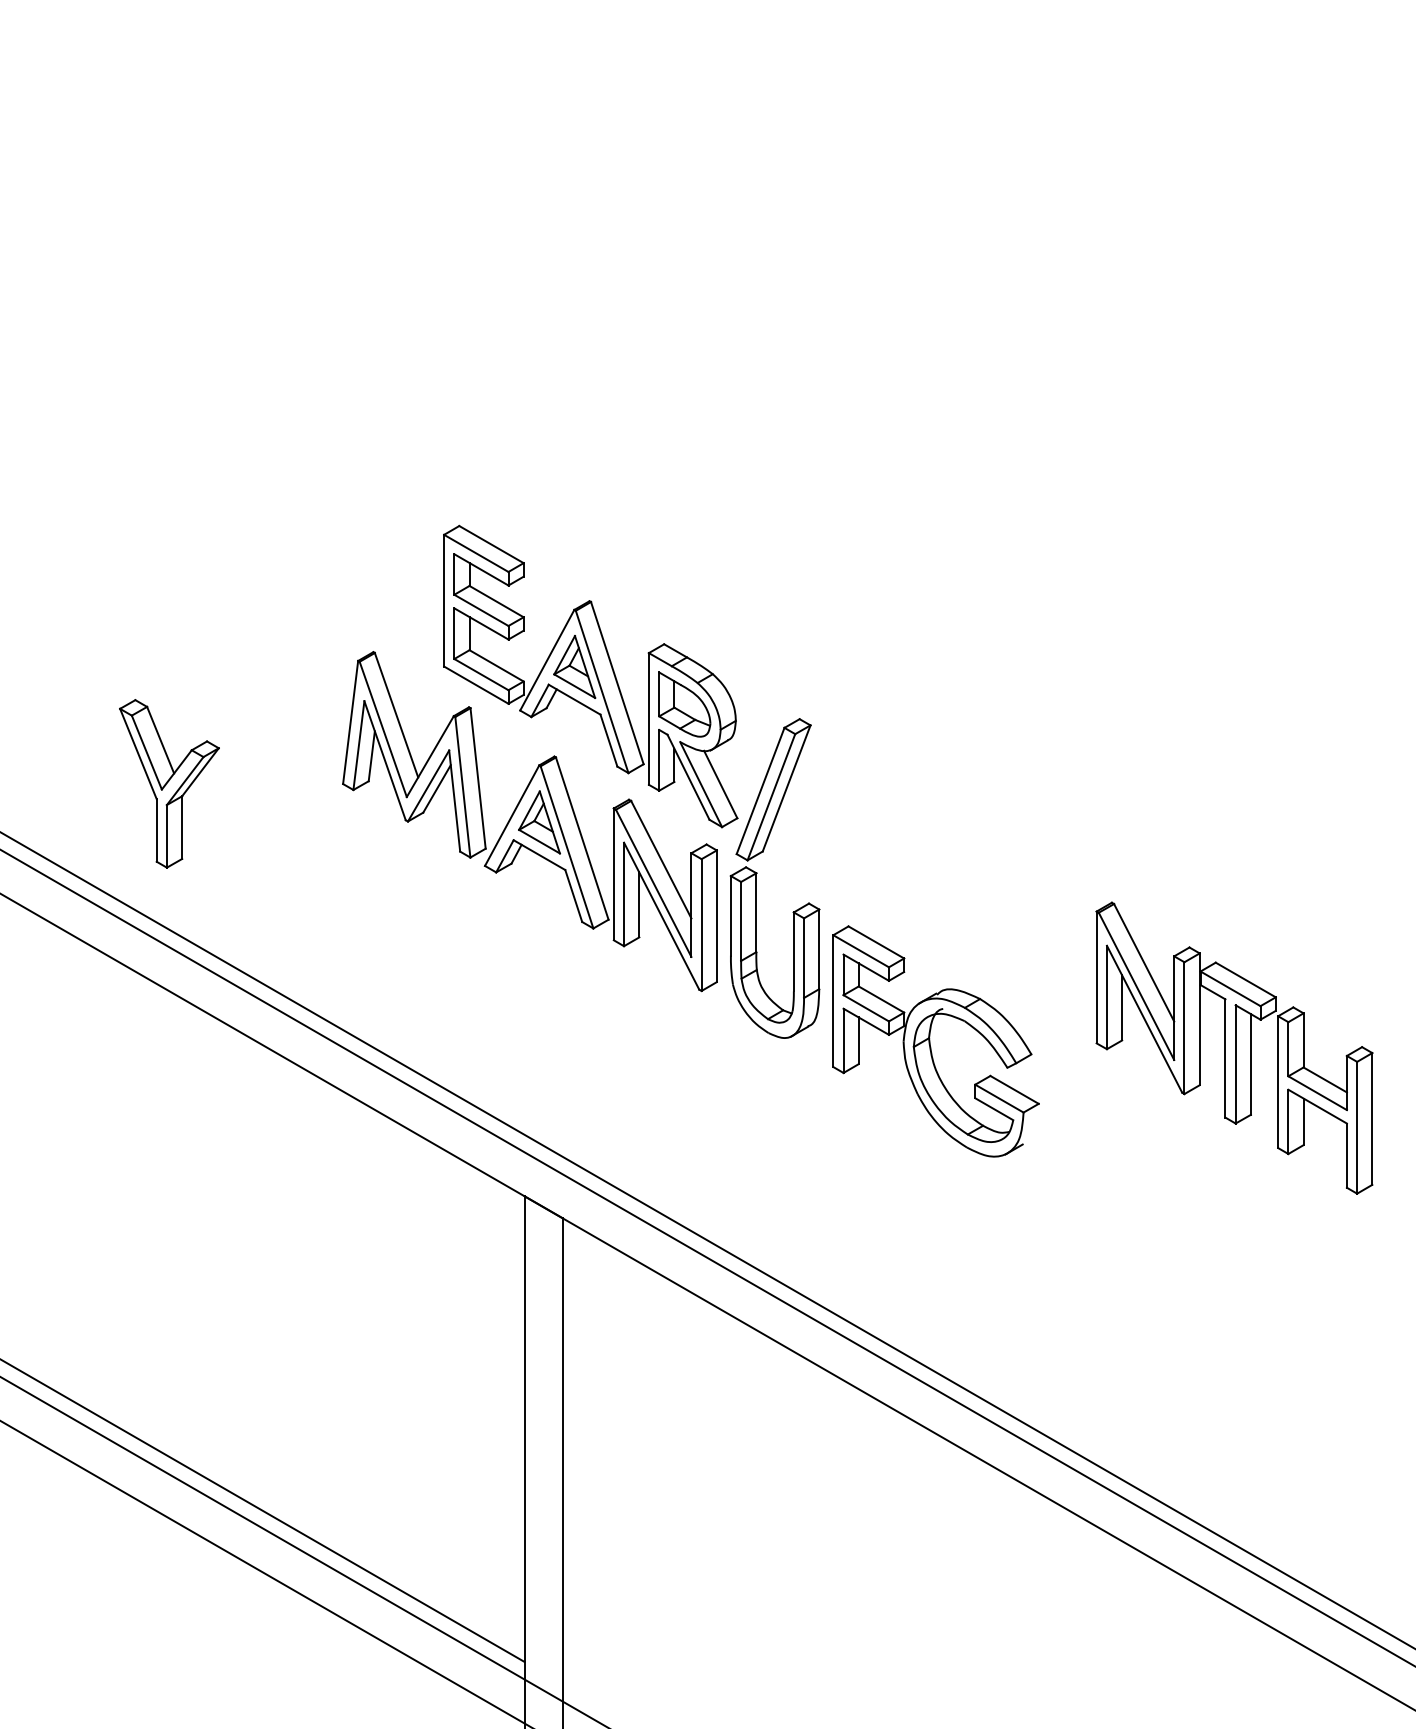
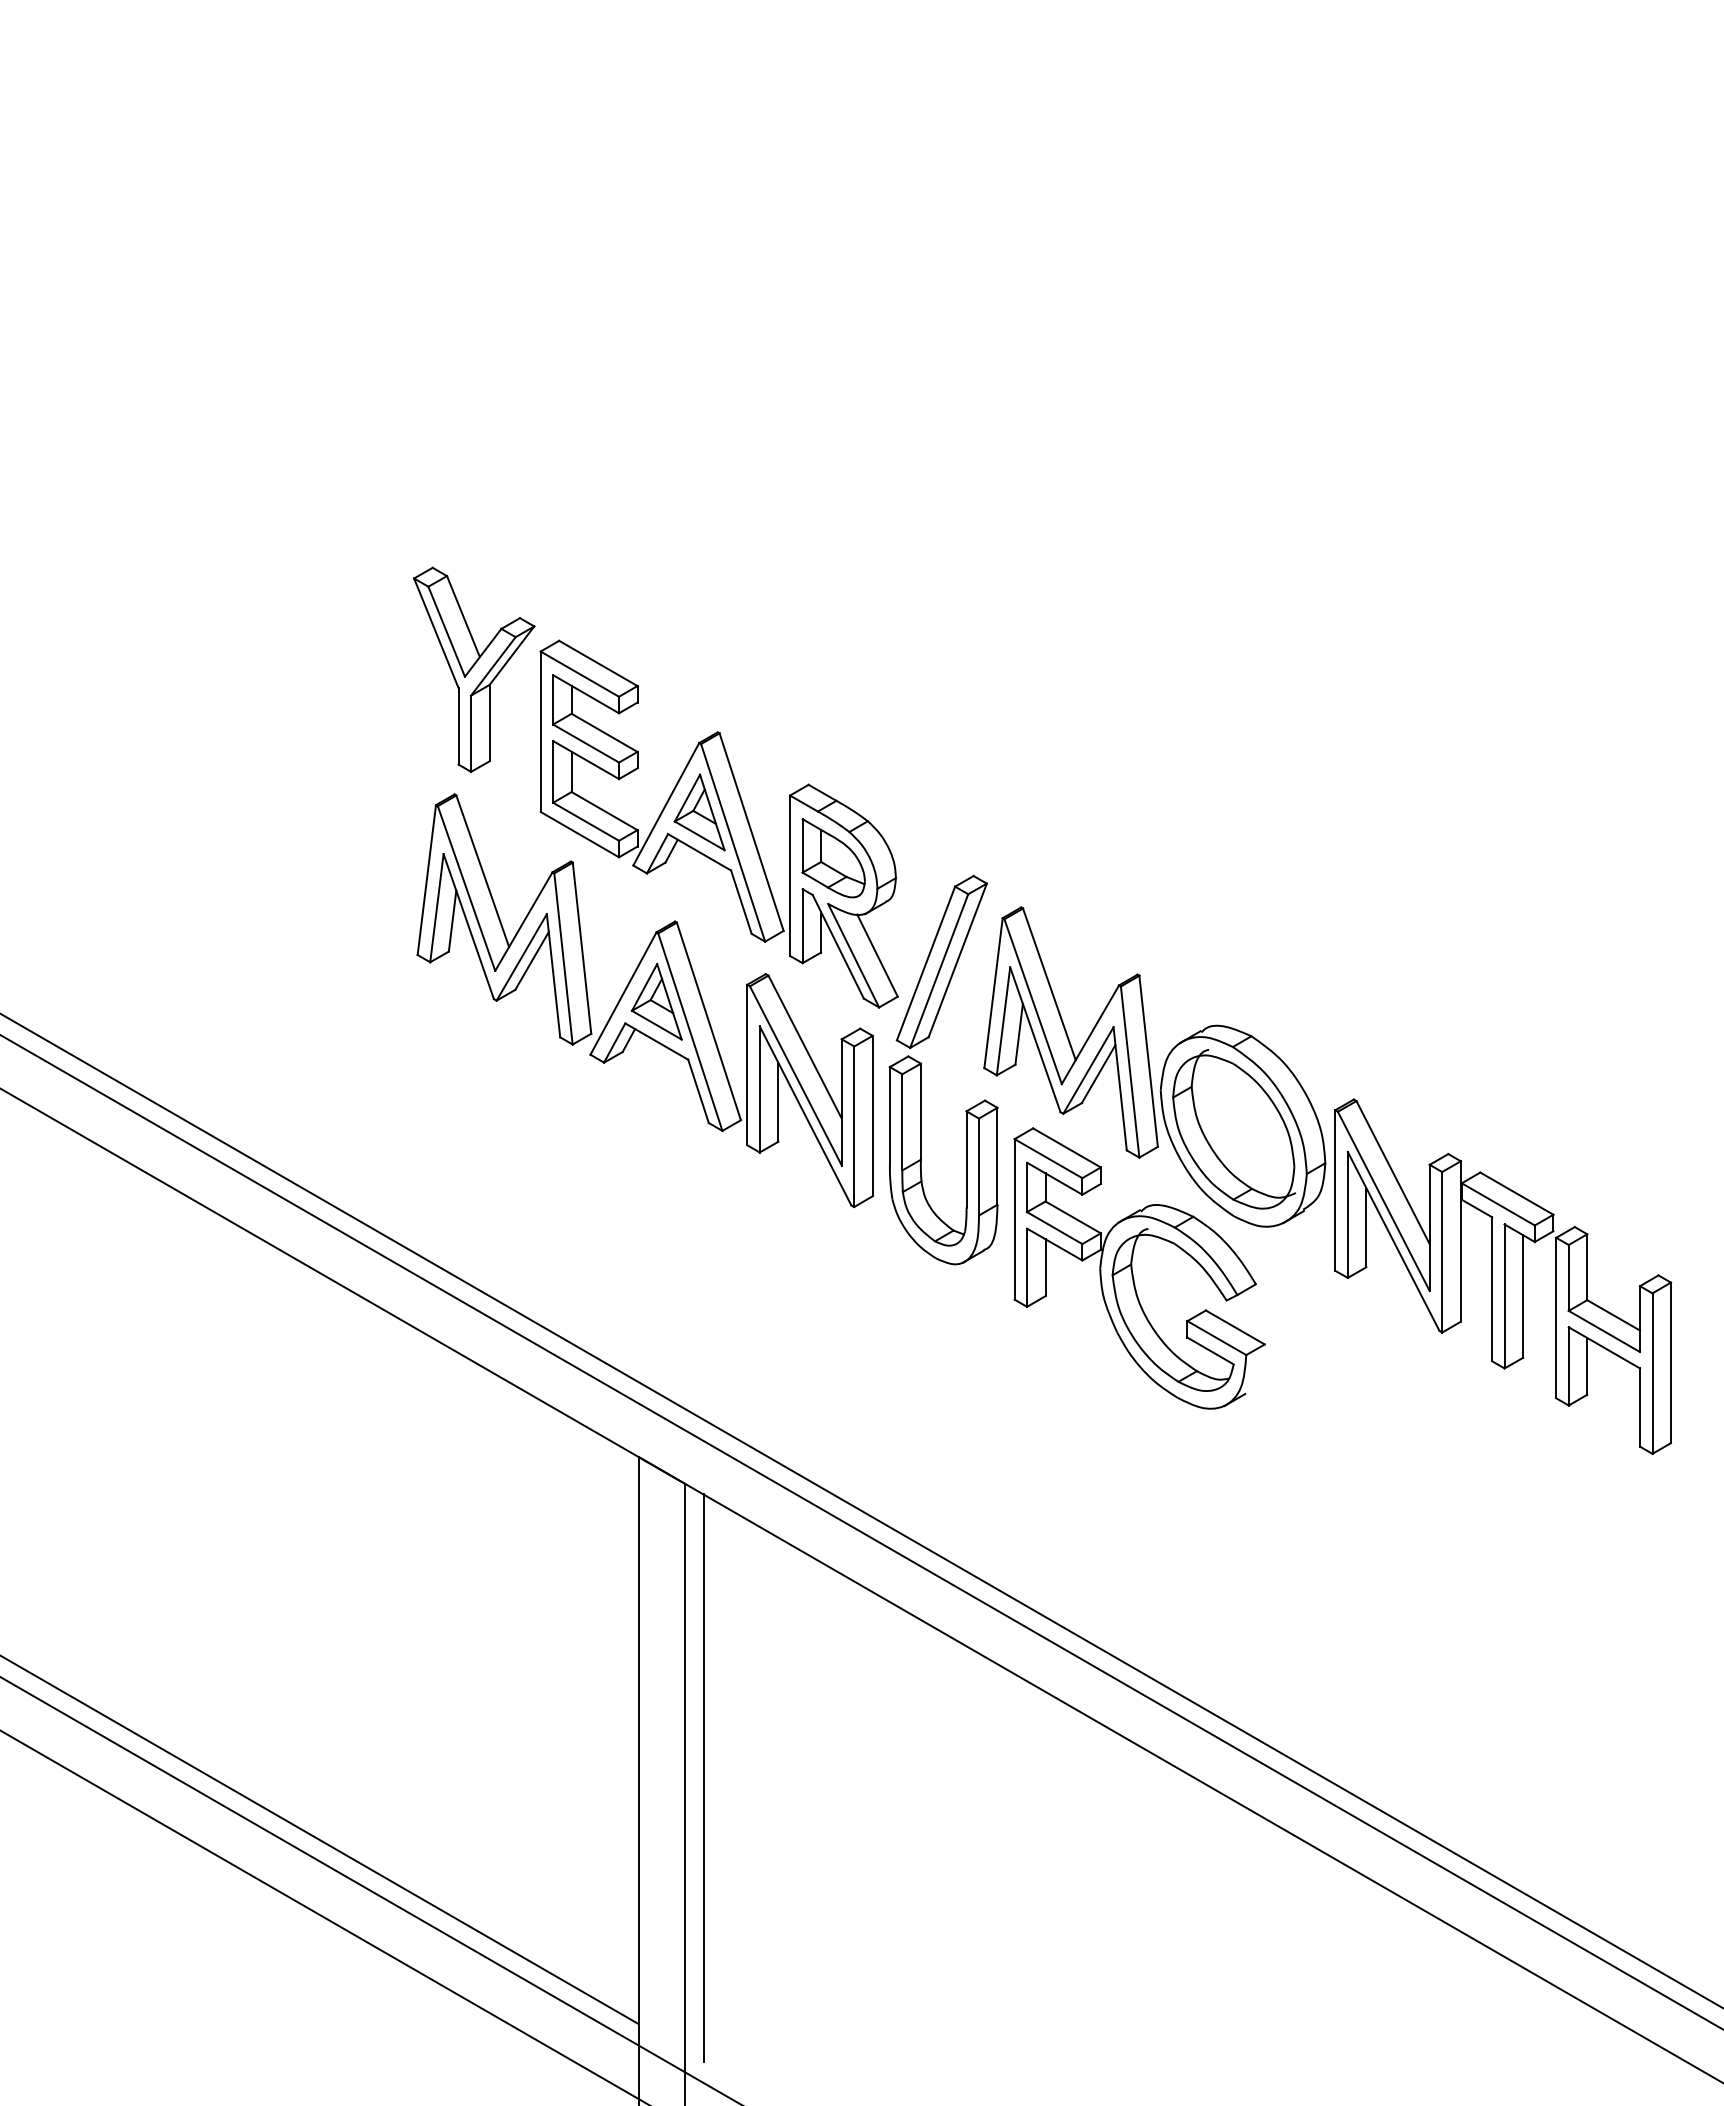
part: (169, 783) -> (474, 669), moved
part: (948, 875) -> (1154, 1066), added
line: (577, 1459) -> (703, 1777), added

